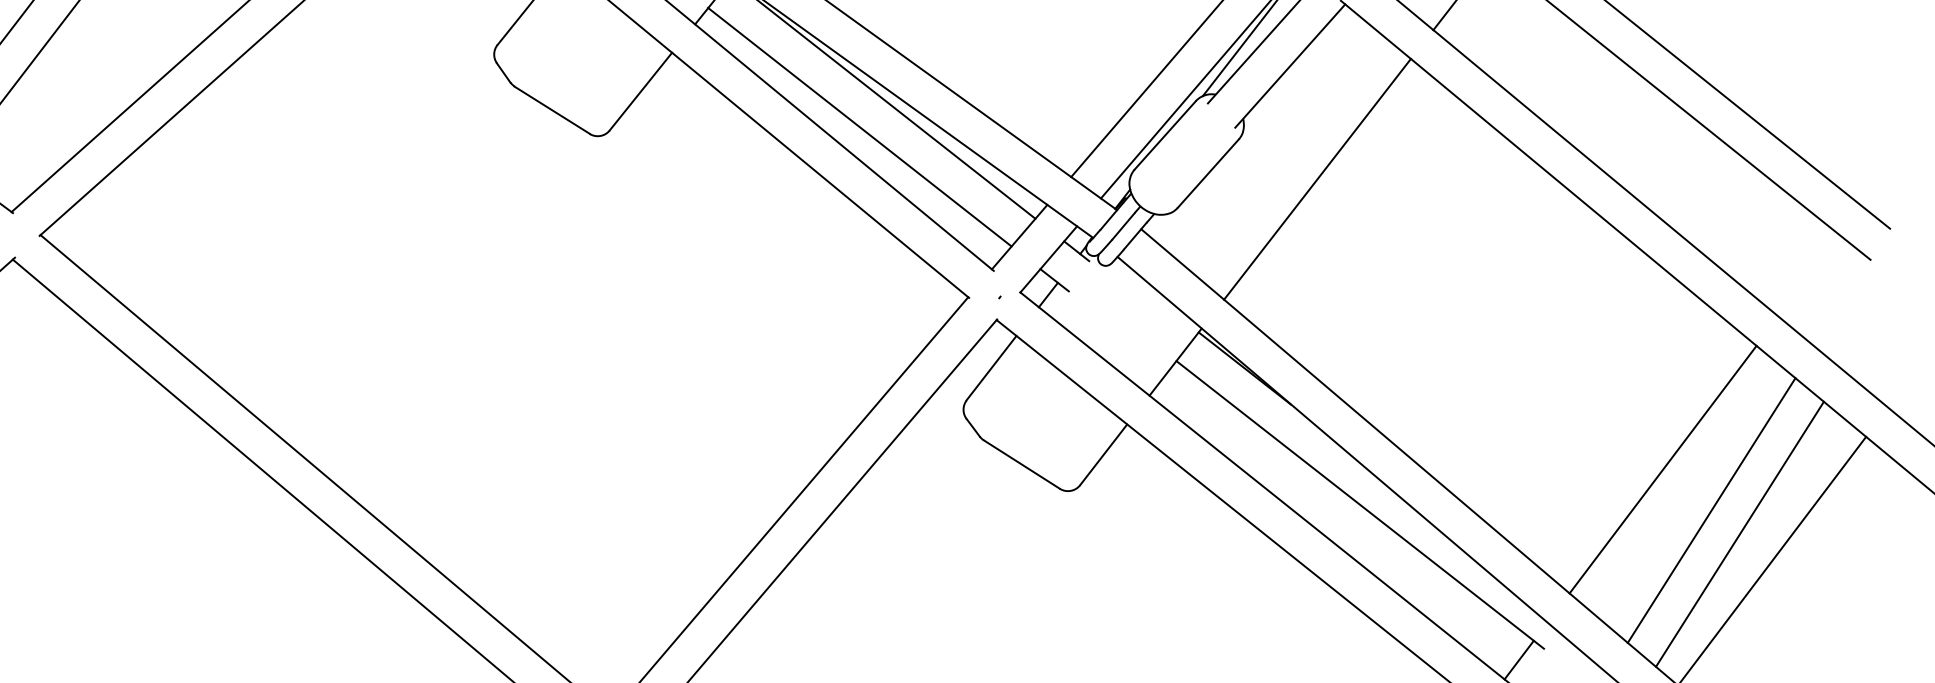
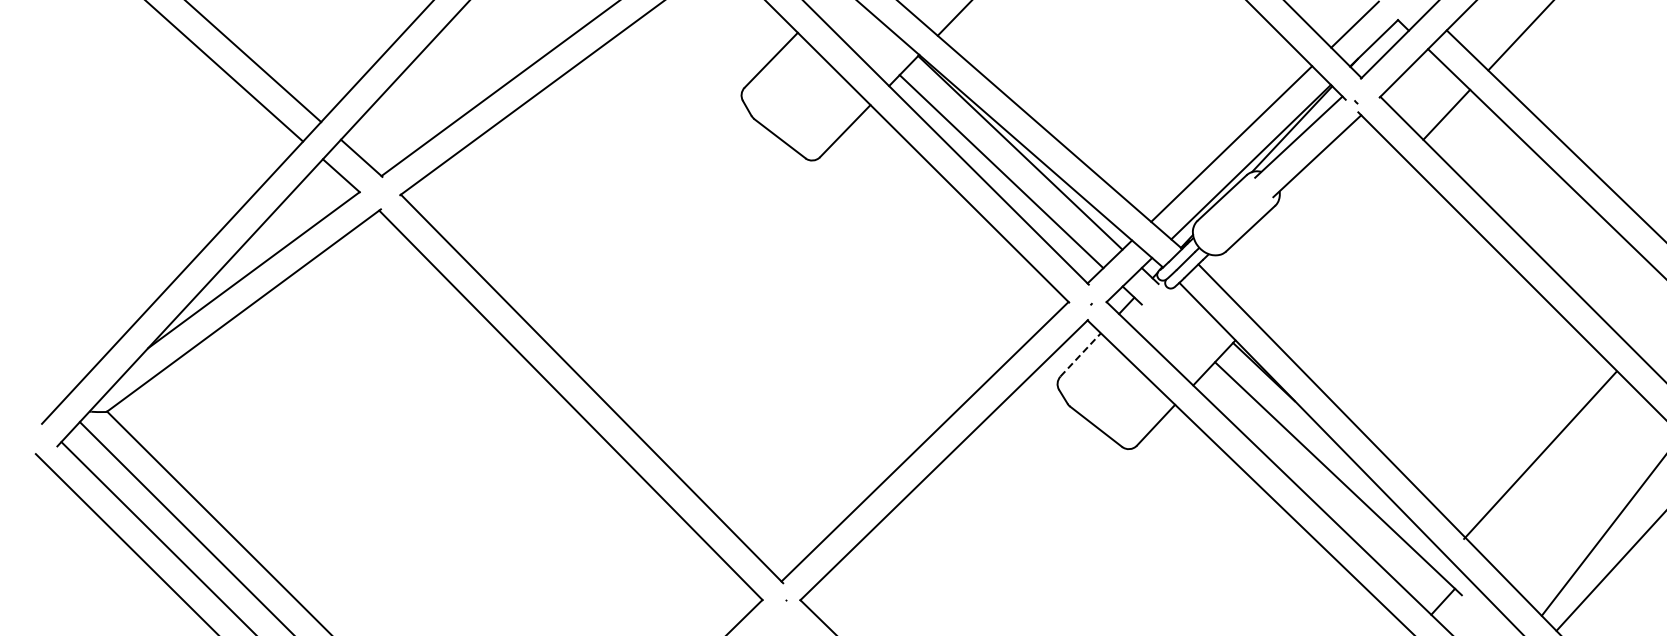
line: (1317, 179) -> (1329, 240), removed
line: (991, 367) -> (1080, 354), solid -> dashed
line: (1663, 469) -> (1540, 455), moved
line: (1711, 510) -> (1592, 506), removed

